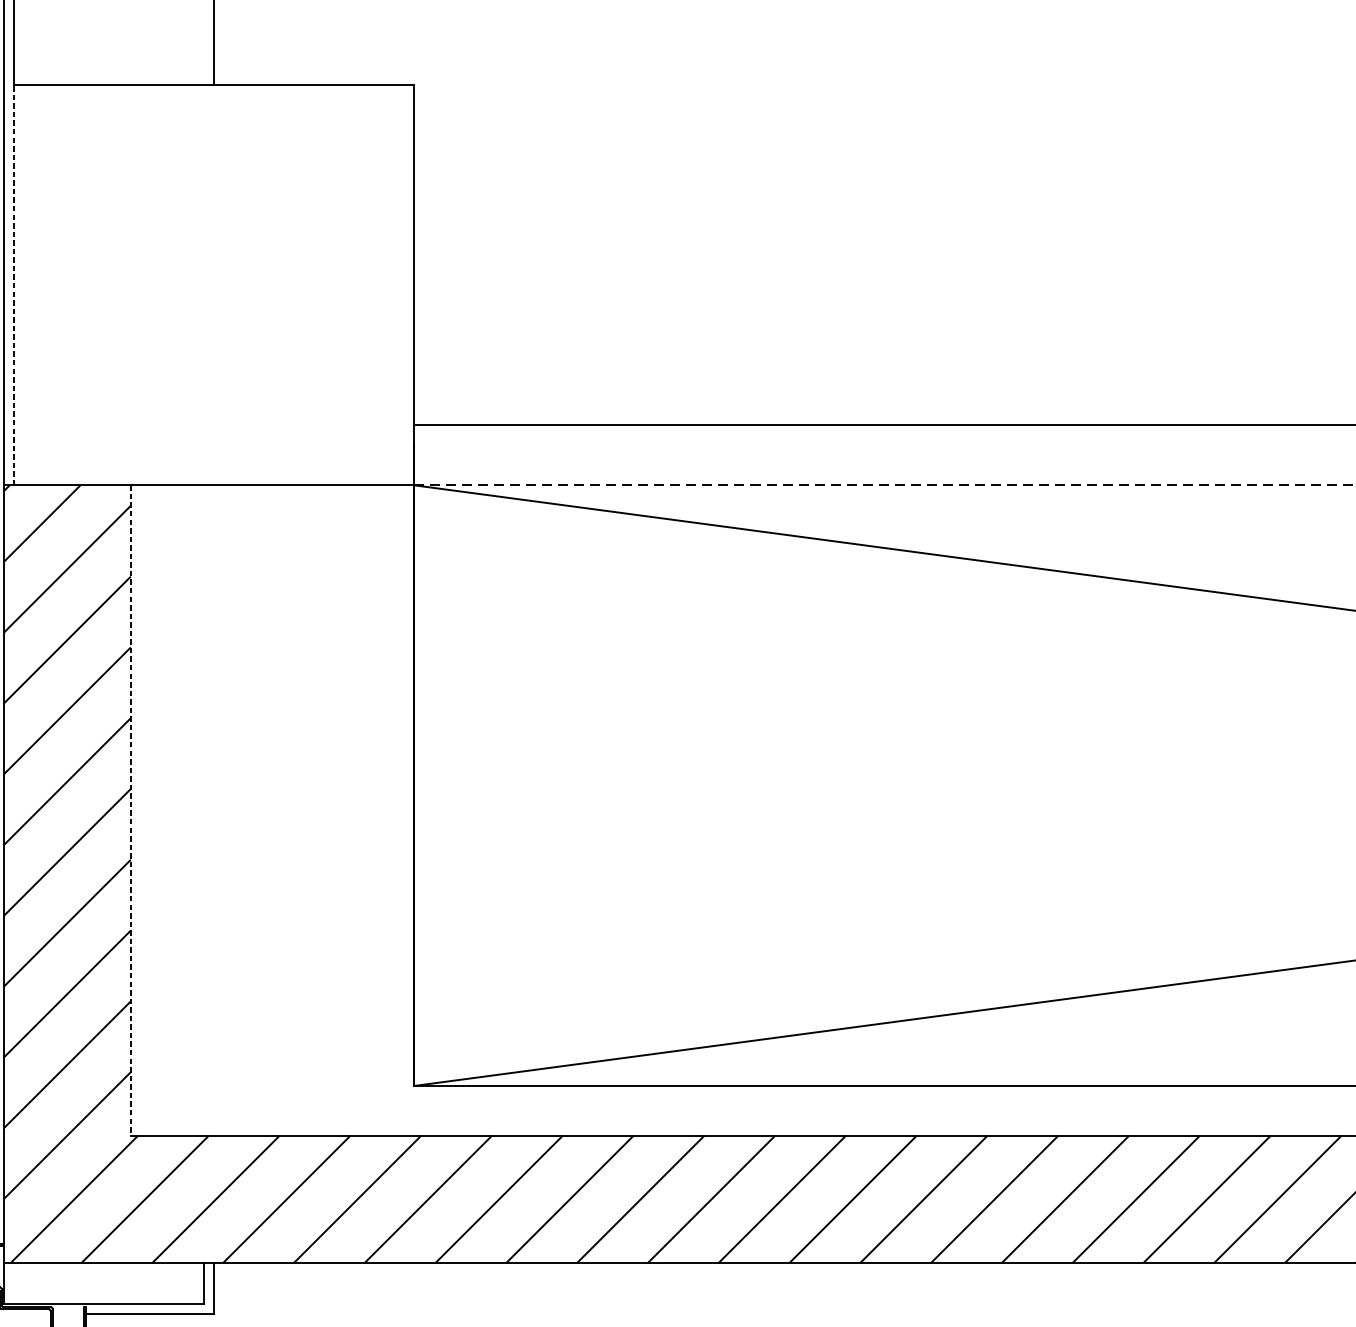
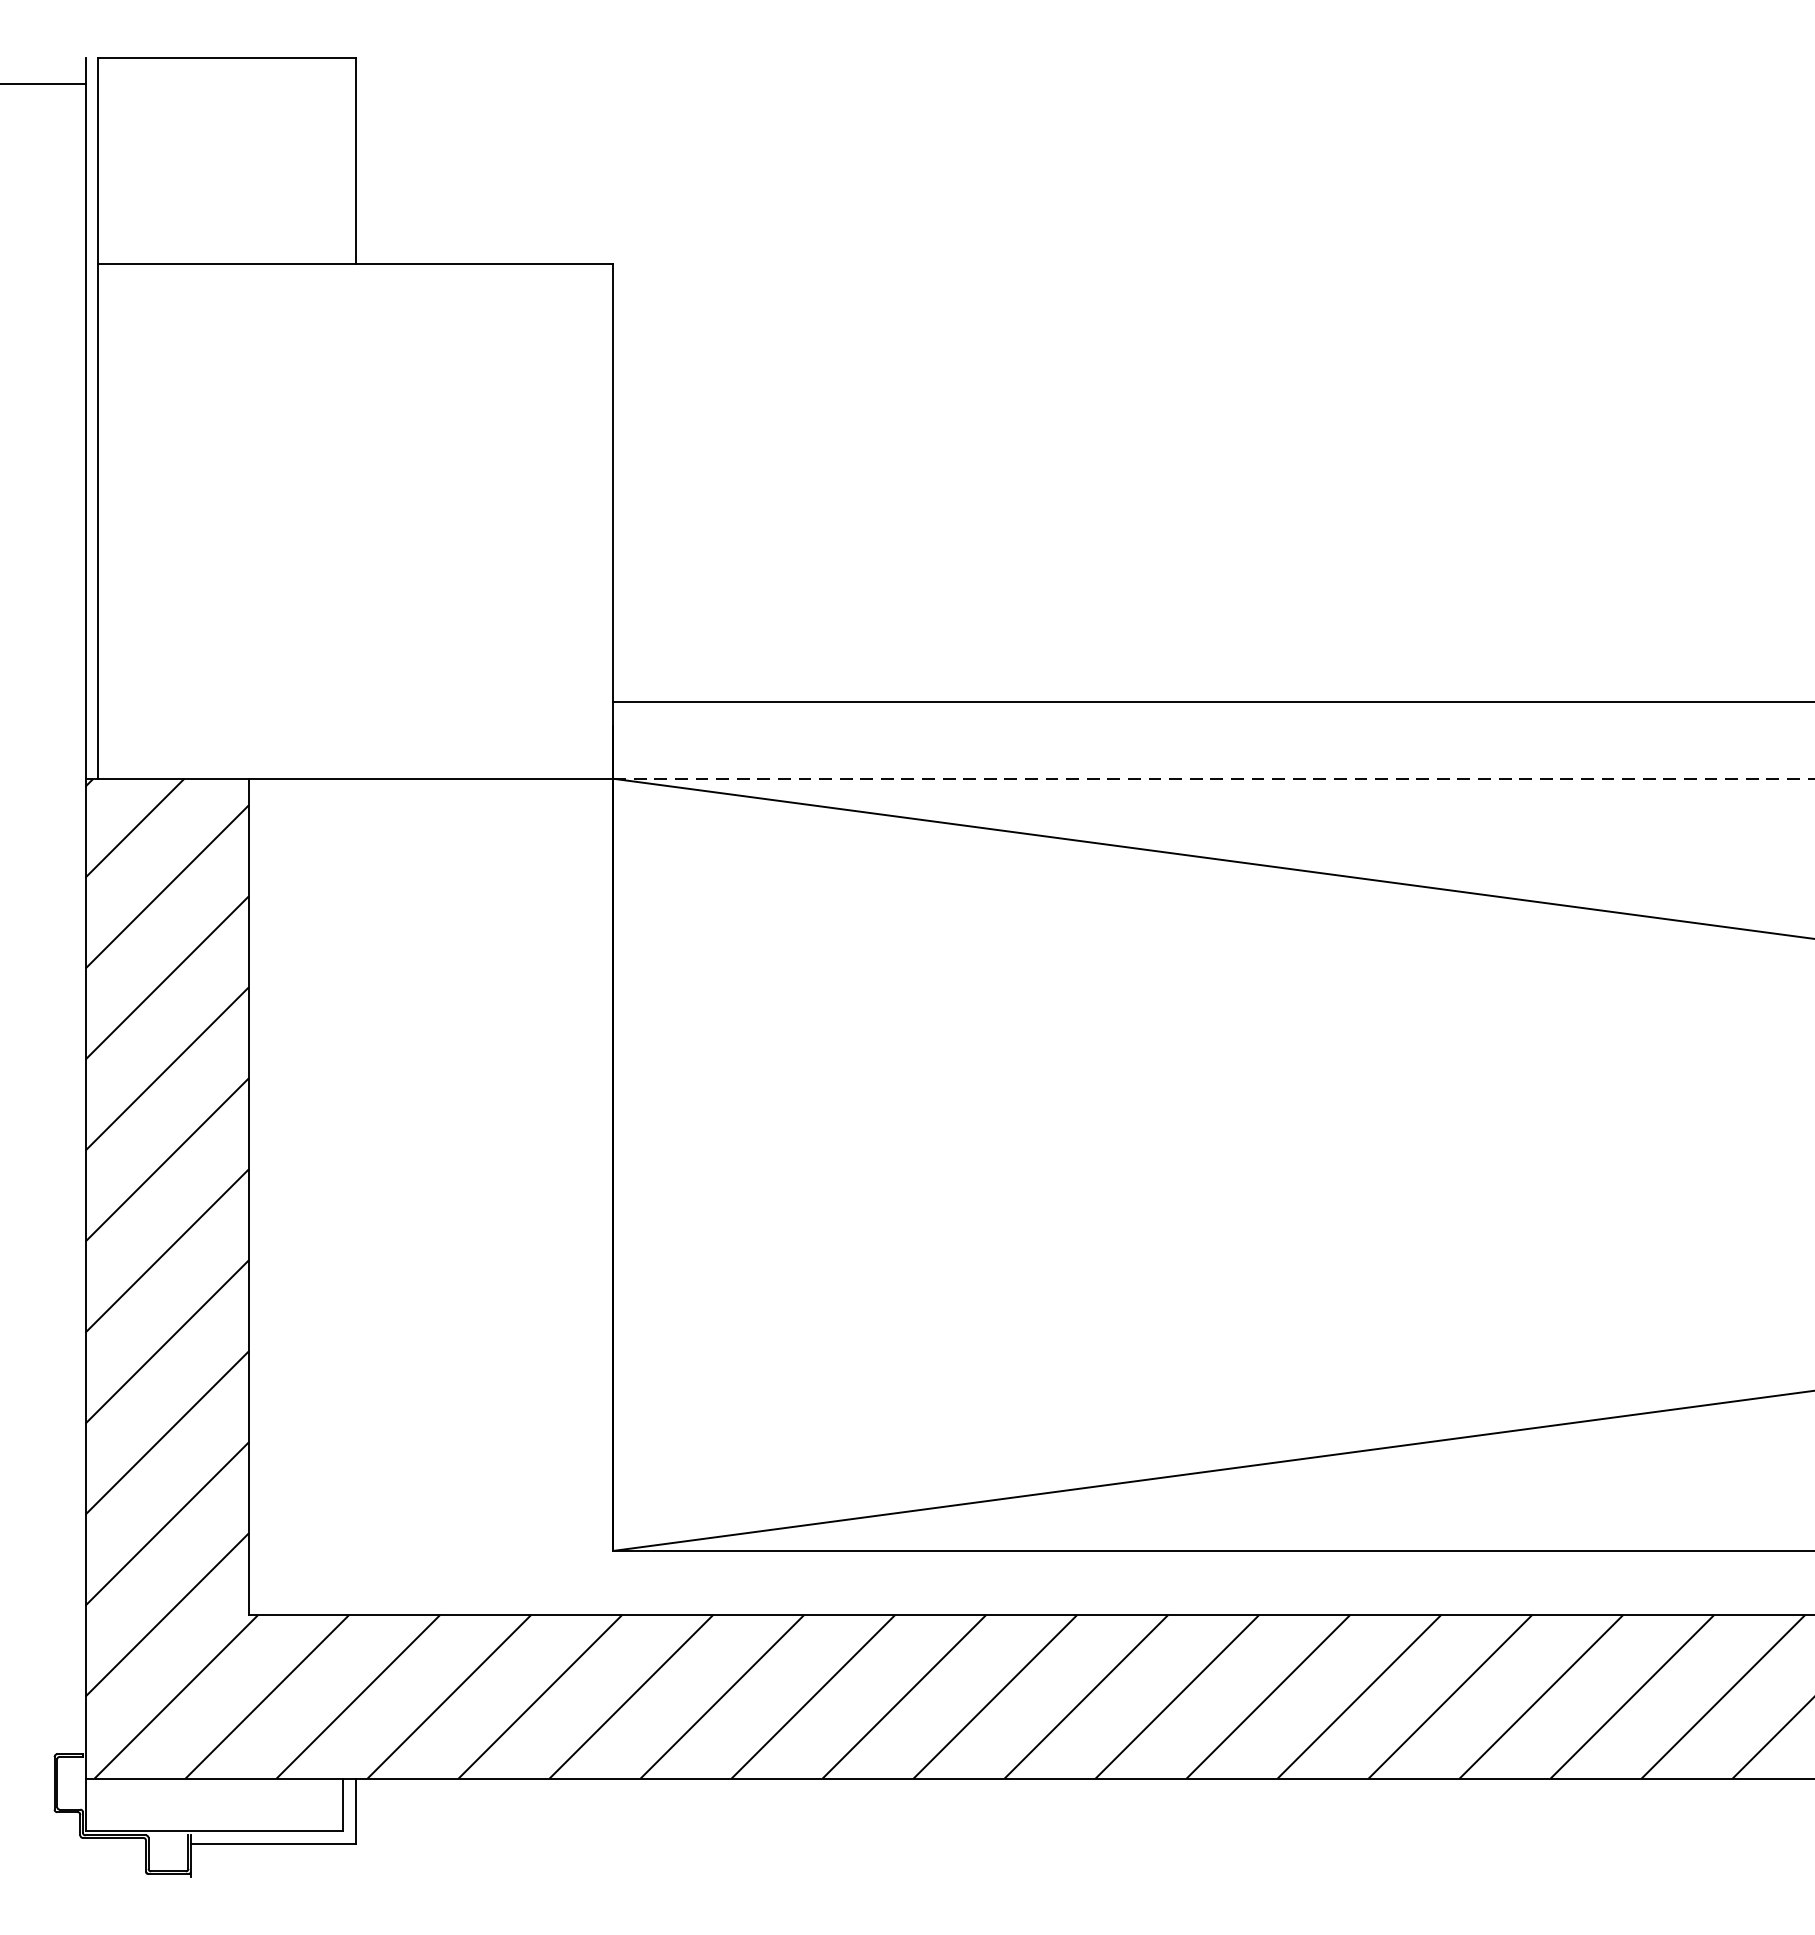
line: (13, 284) -> (98, 520), dashed -> solid
line: (130, 811) -> (248, 1197), dashed -> solid

